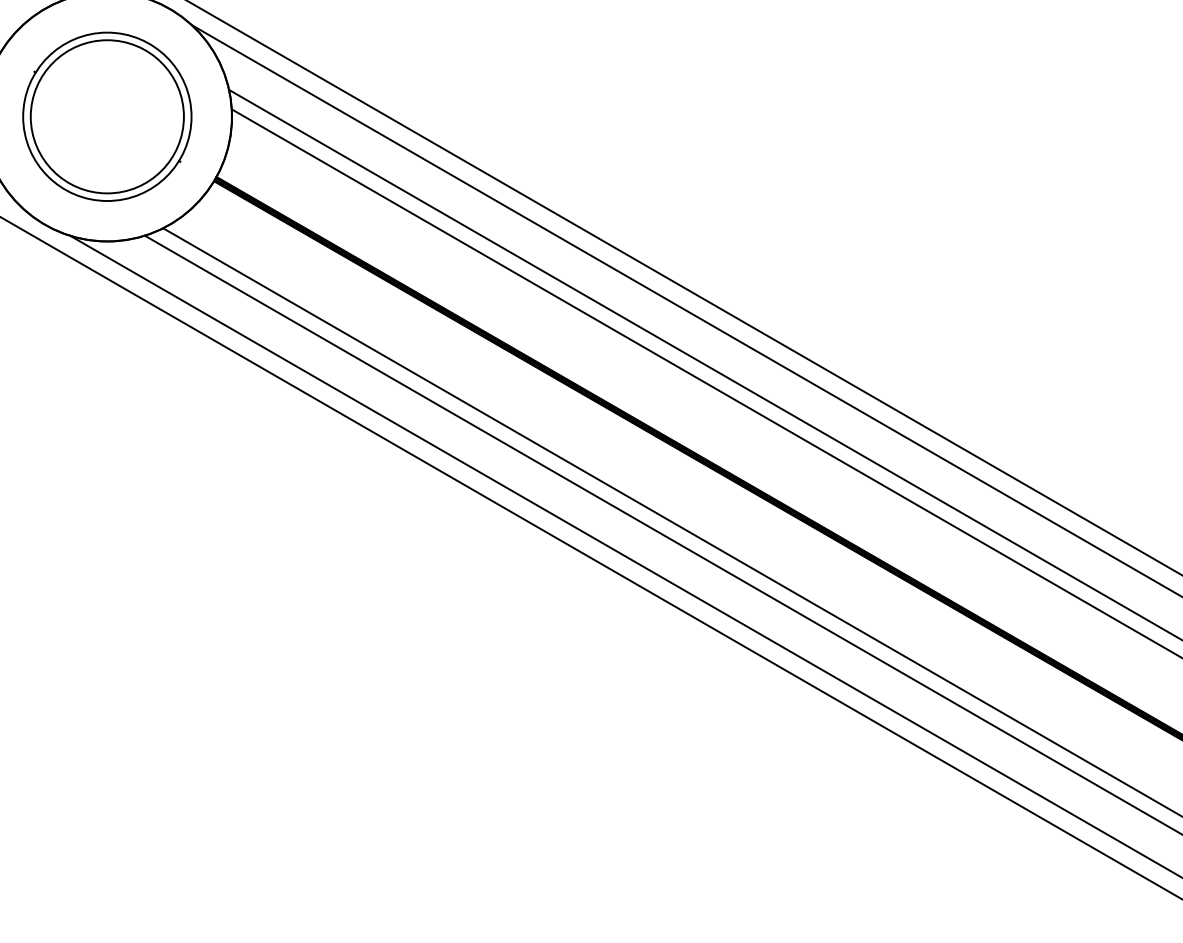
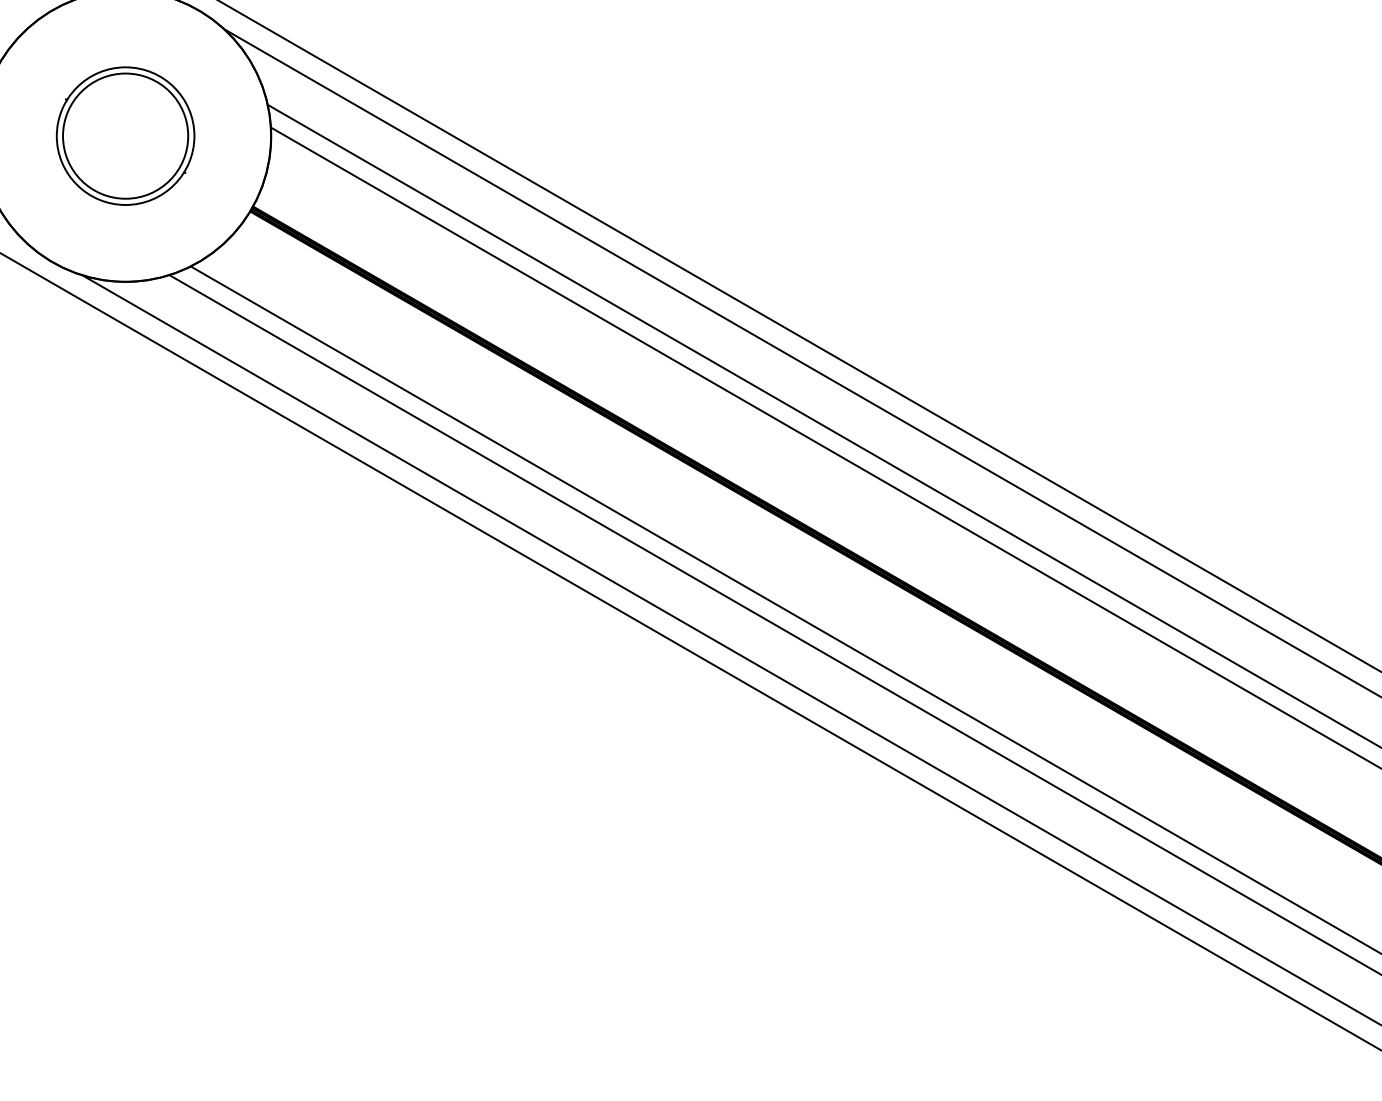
part: (107, 116) -> (125, 135), size x0.7

